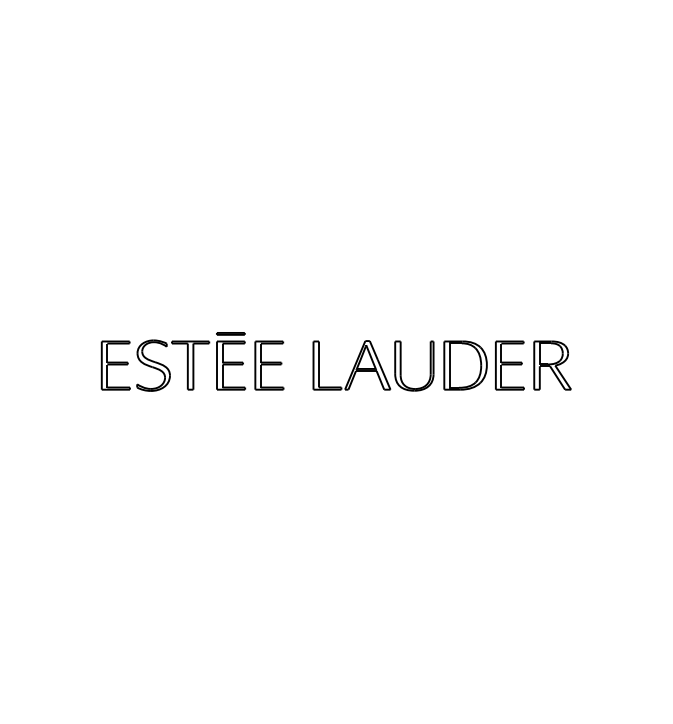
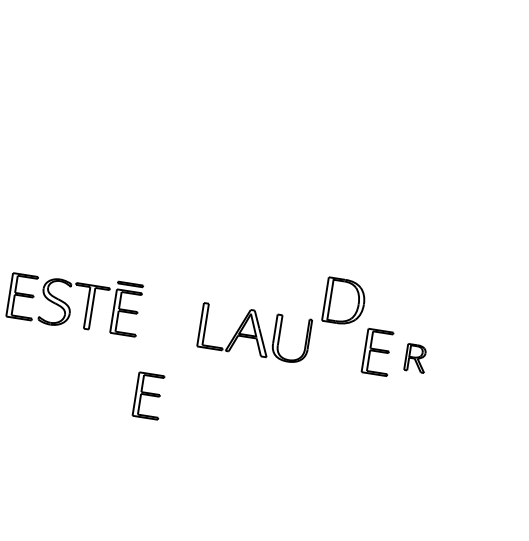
part: (269, 365) -> (148, 395), moved
part: (465, 365) -> (344, 301), moved
part: (552, 365) -> (416, 358), size x0.6

